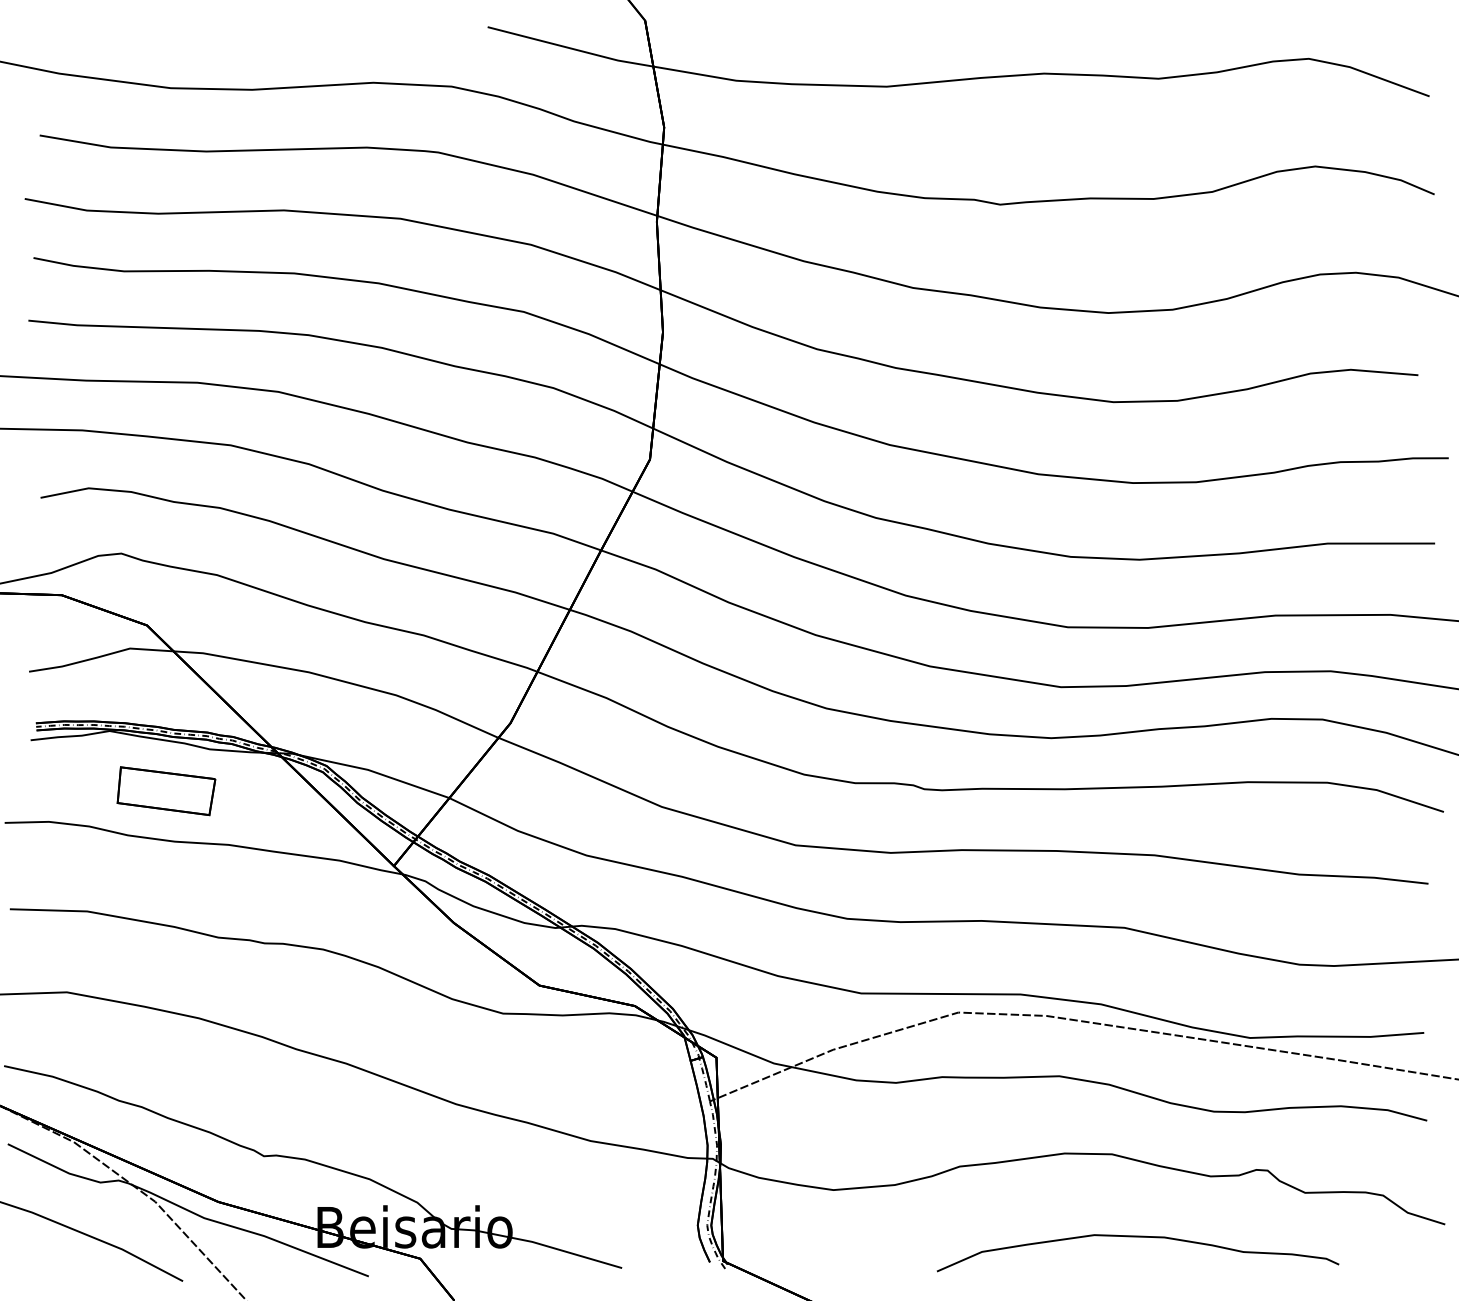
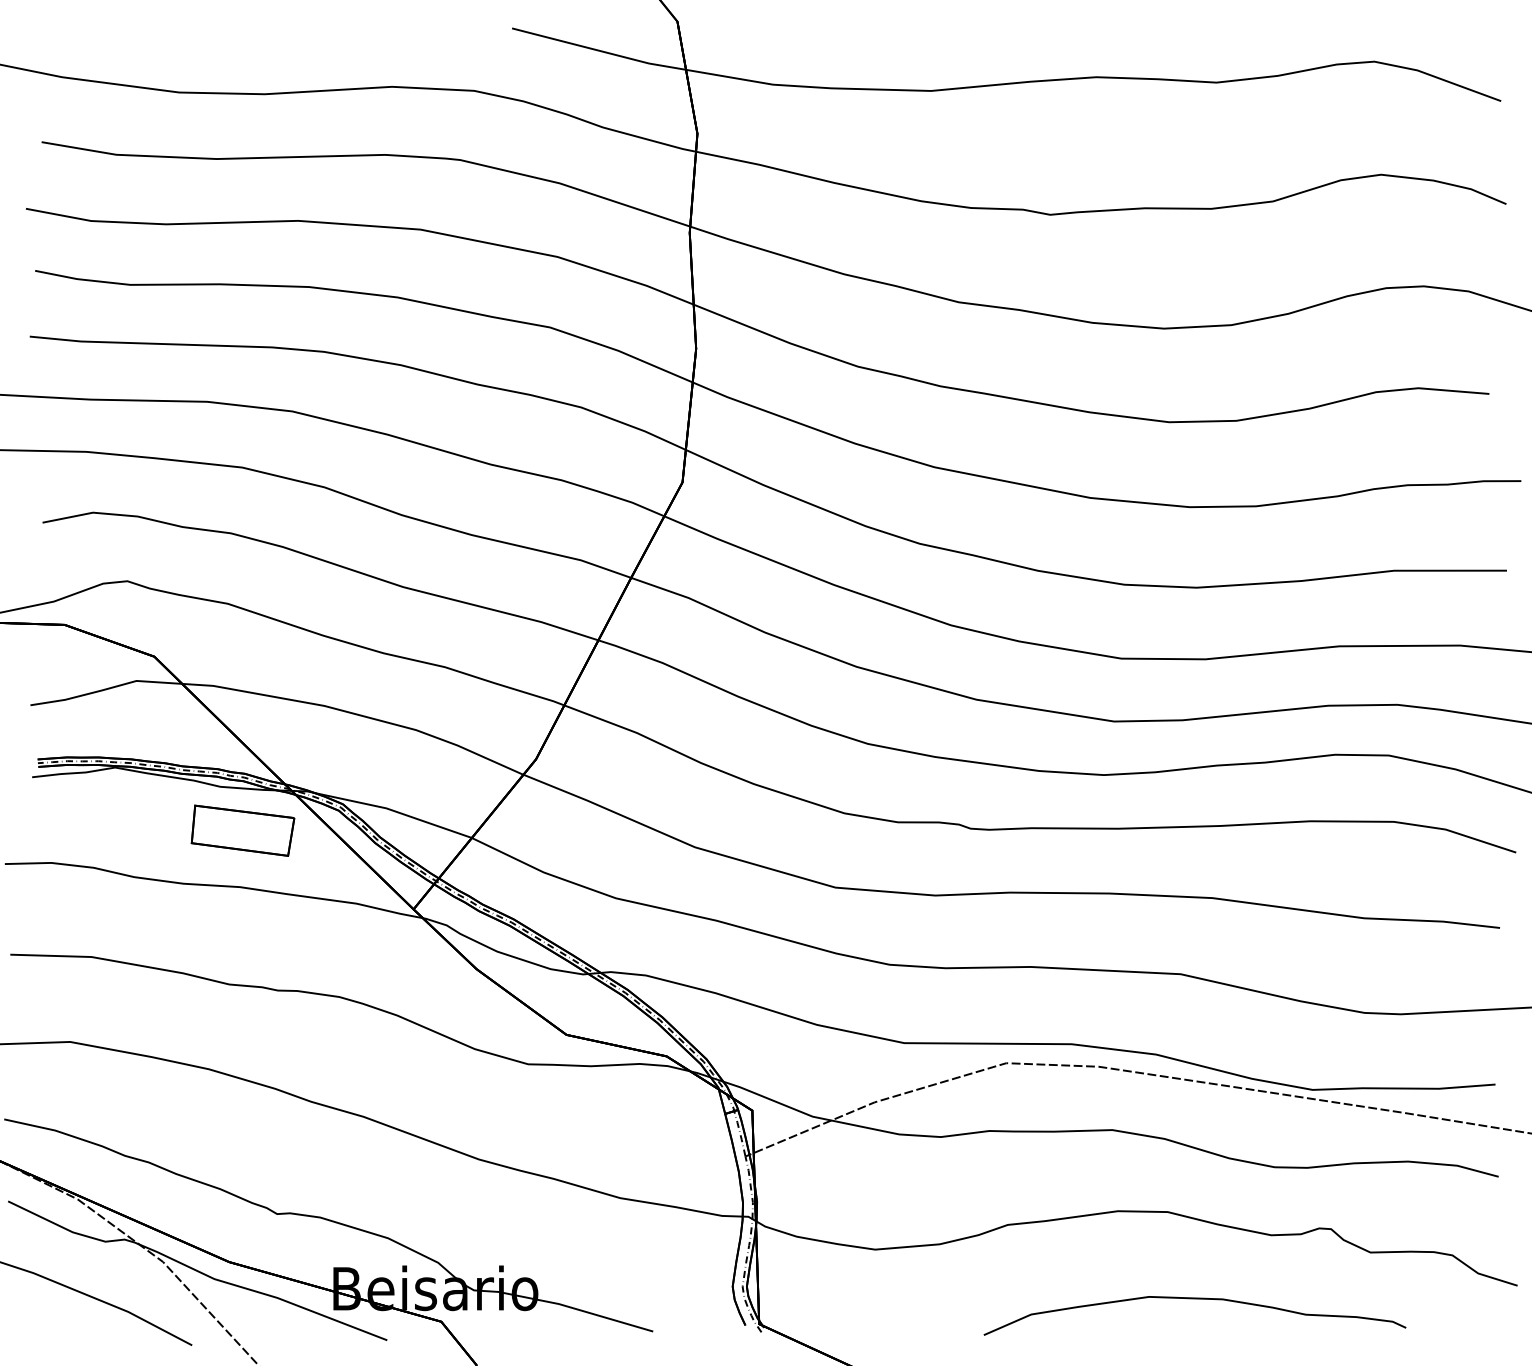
part: (166, 791) -> (243, 831), moved

